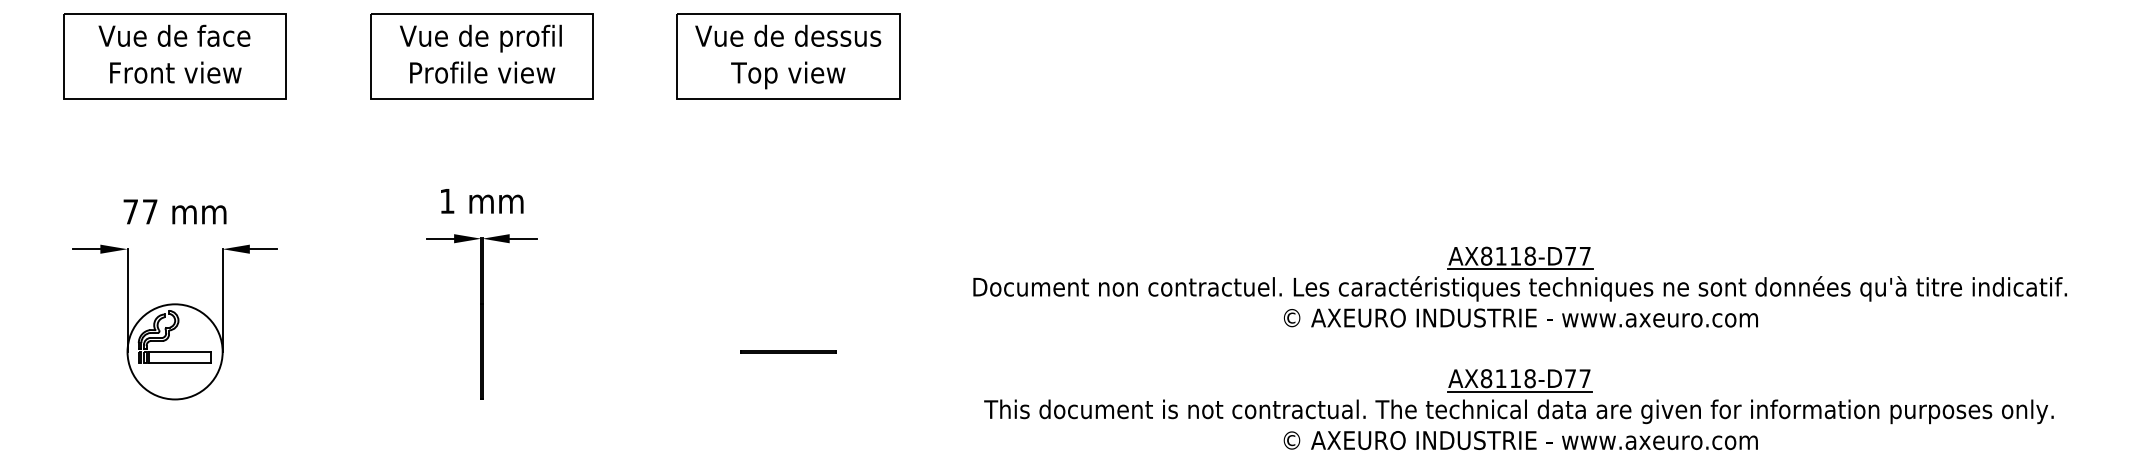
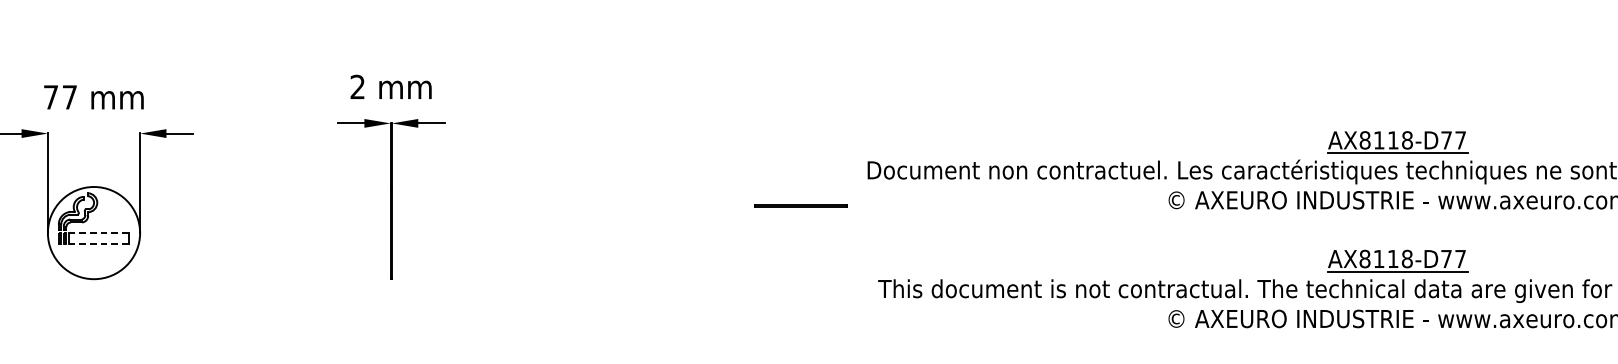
text: (446, 200) -> (357, 86), 1 -> 2
line: (180, 351) -> (99, 232), solid -> dashed
line: (788, 351) -> (800, 205), moved
line: (180, 363) -> (99, 244), solid -> dashed

